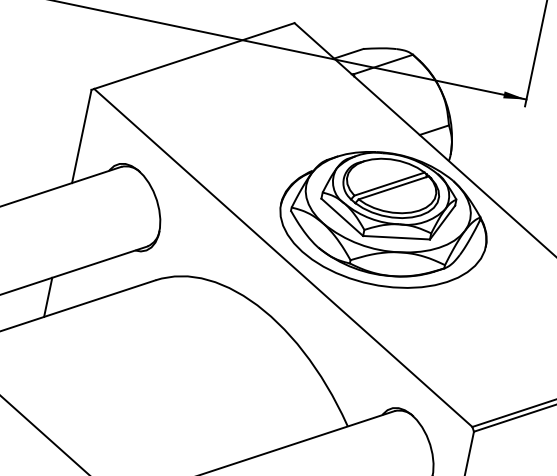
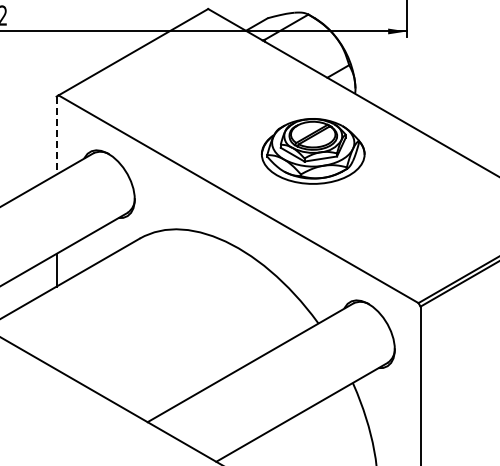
line: (81, 137) -> (56, 136), solid -> dashed
part: (383, 219) -> (312, 151), size x0.6

